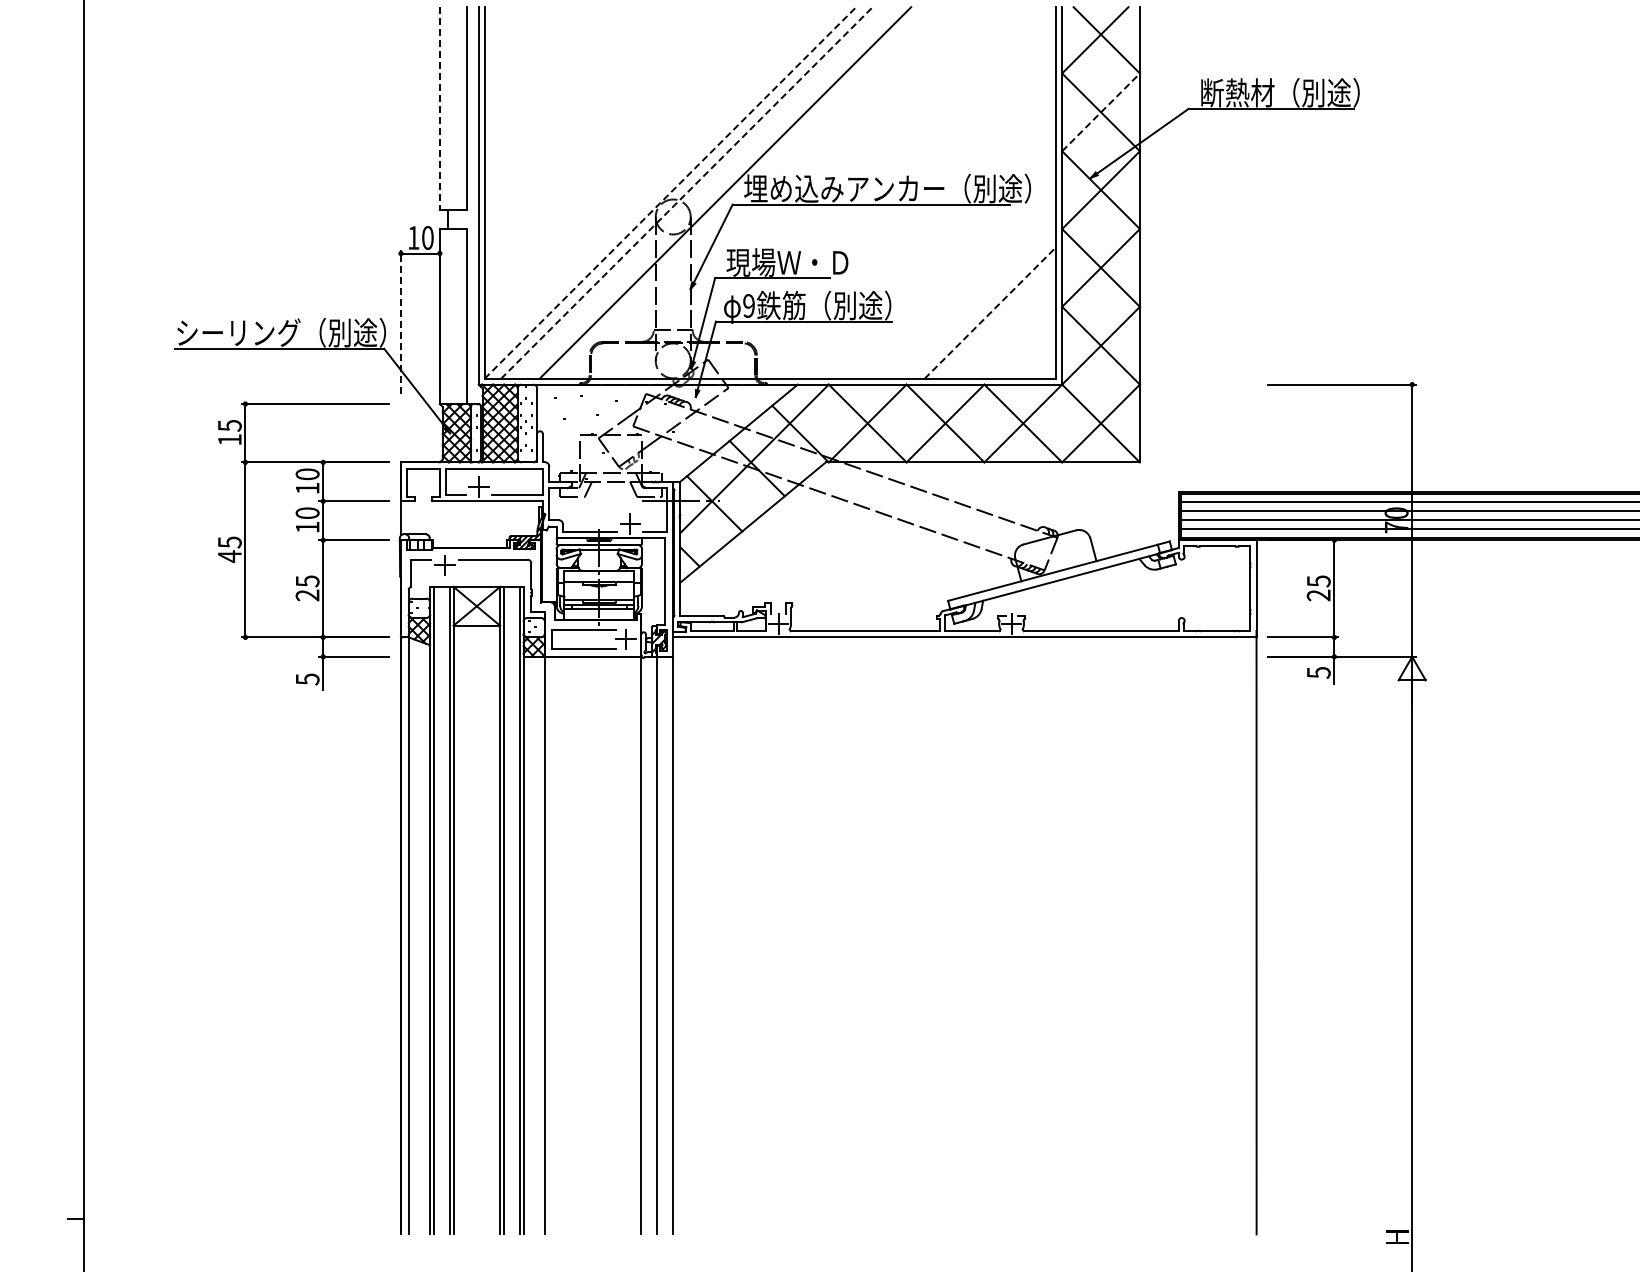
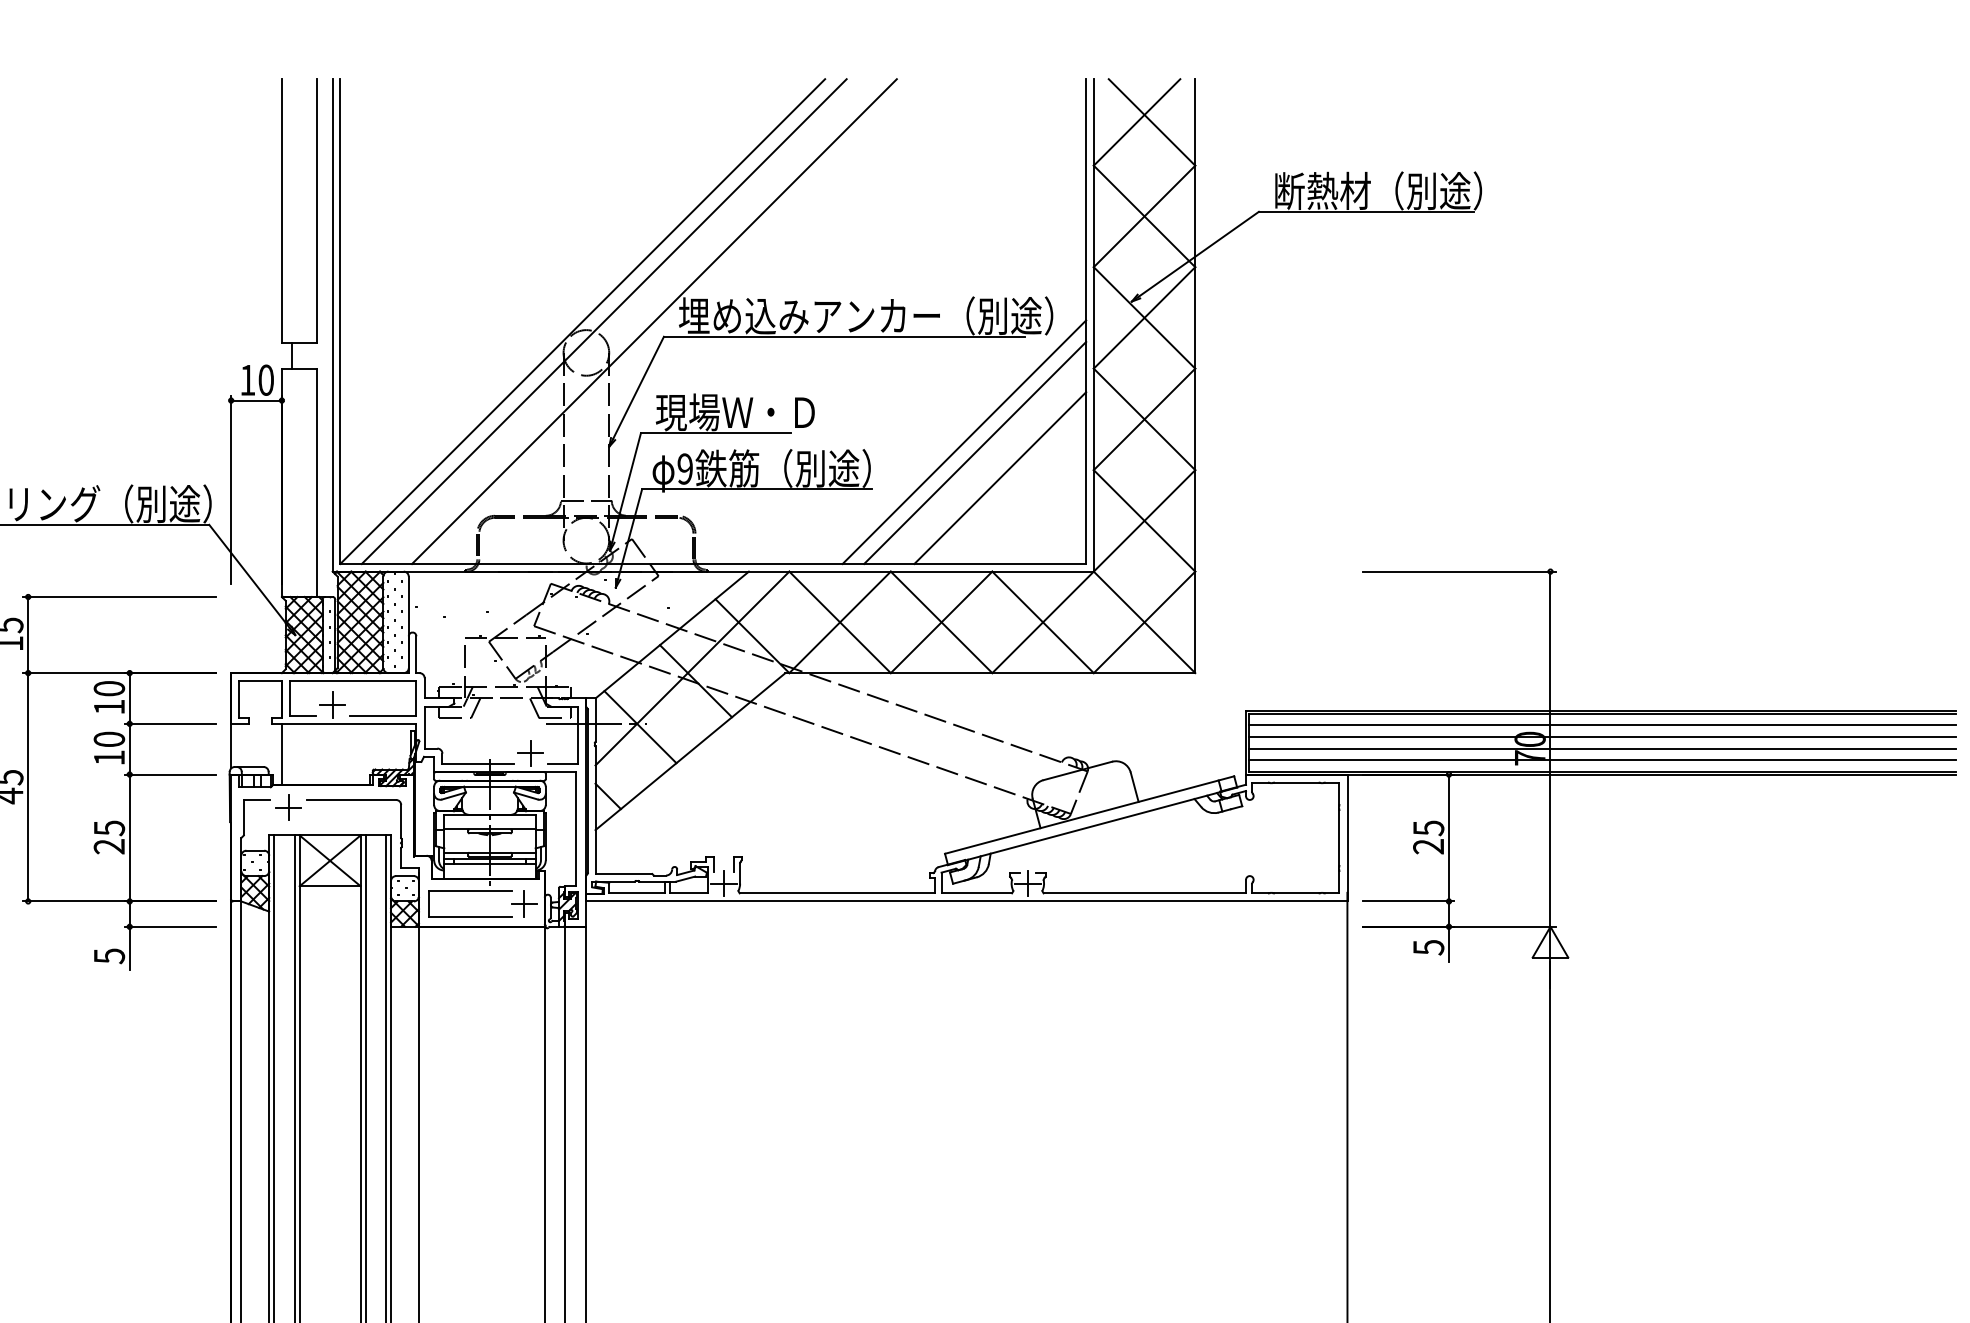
line: (439, 108) -> (281, 211), dashed -> solid
line: (1101, 112) -> (1145, 216), dashed -> solid
line: (670, 192) -> (582, 320), dashed -> solid
line: (686, 192) -> (603, 320), dashed -> solid
line: (962, 285) -> (963, 442), added
line: (971, 293) -> (975, 452), added
line: (990, 312) -> (1000, 477), dashed -> solid
line: (401, 321) -> (231, 489), dashed -> solid
line: (439, 524) -> (281, 754), added

